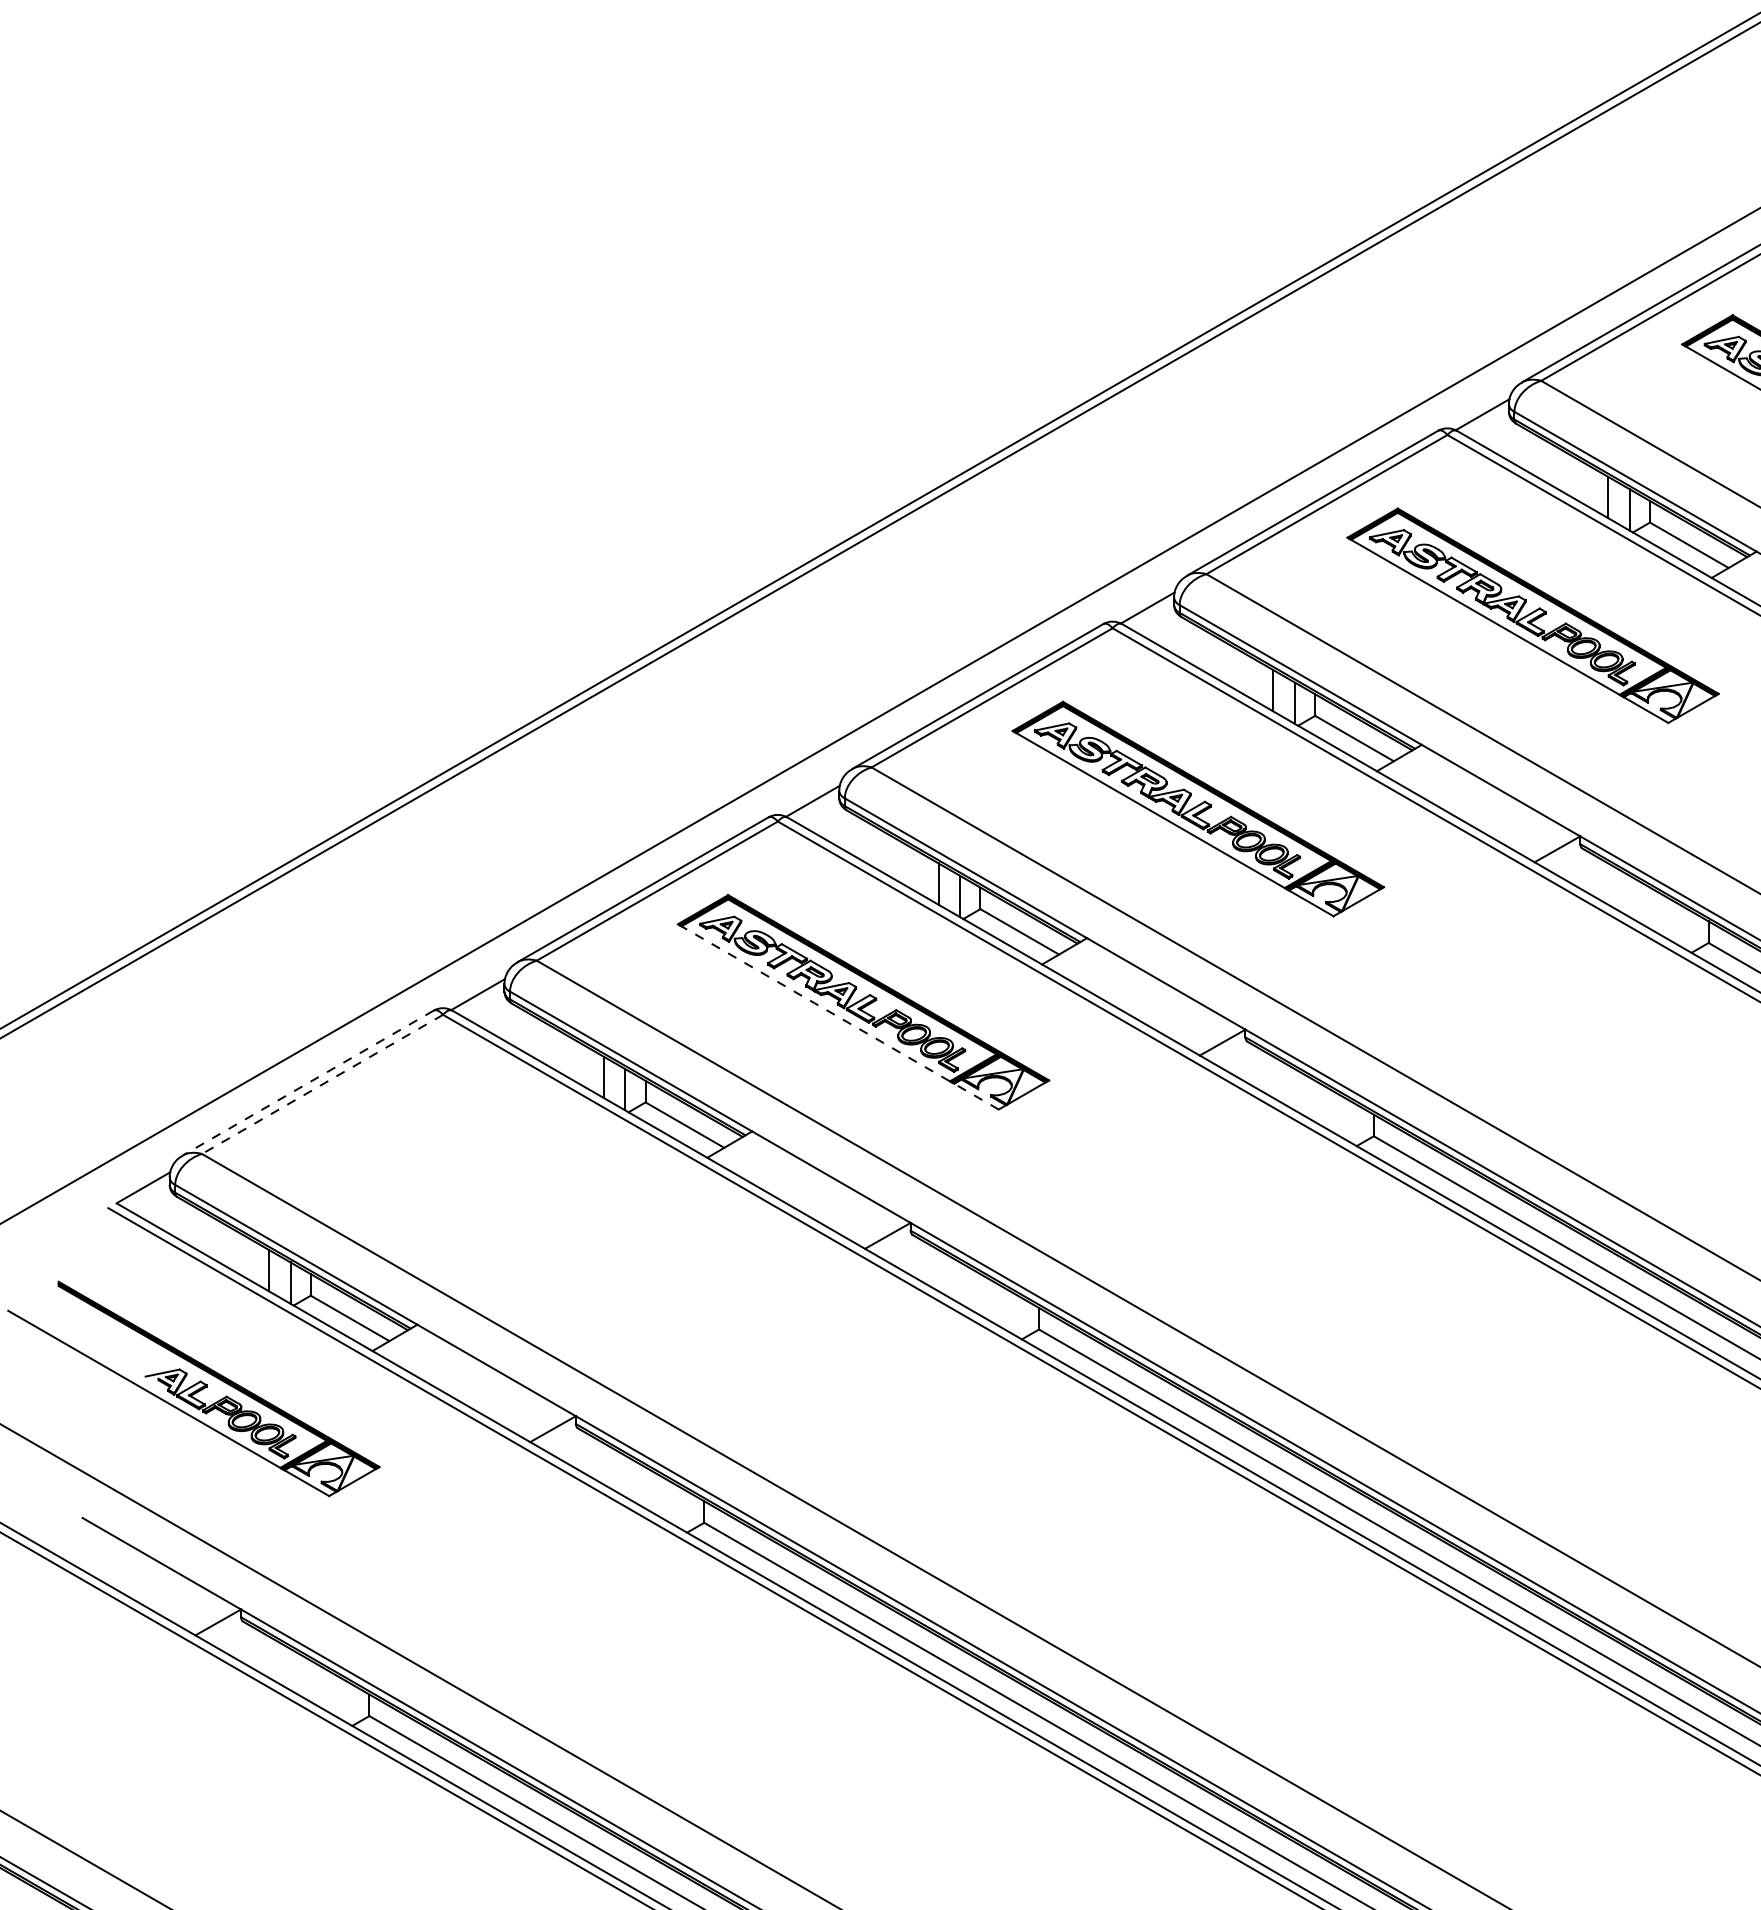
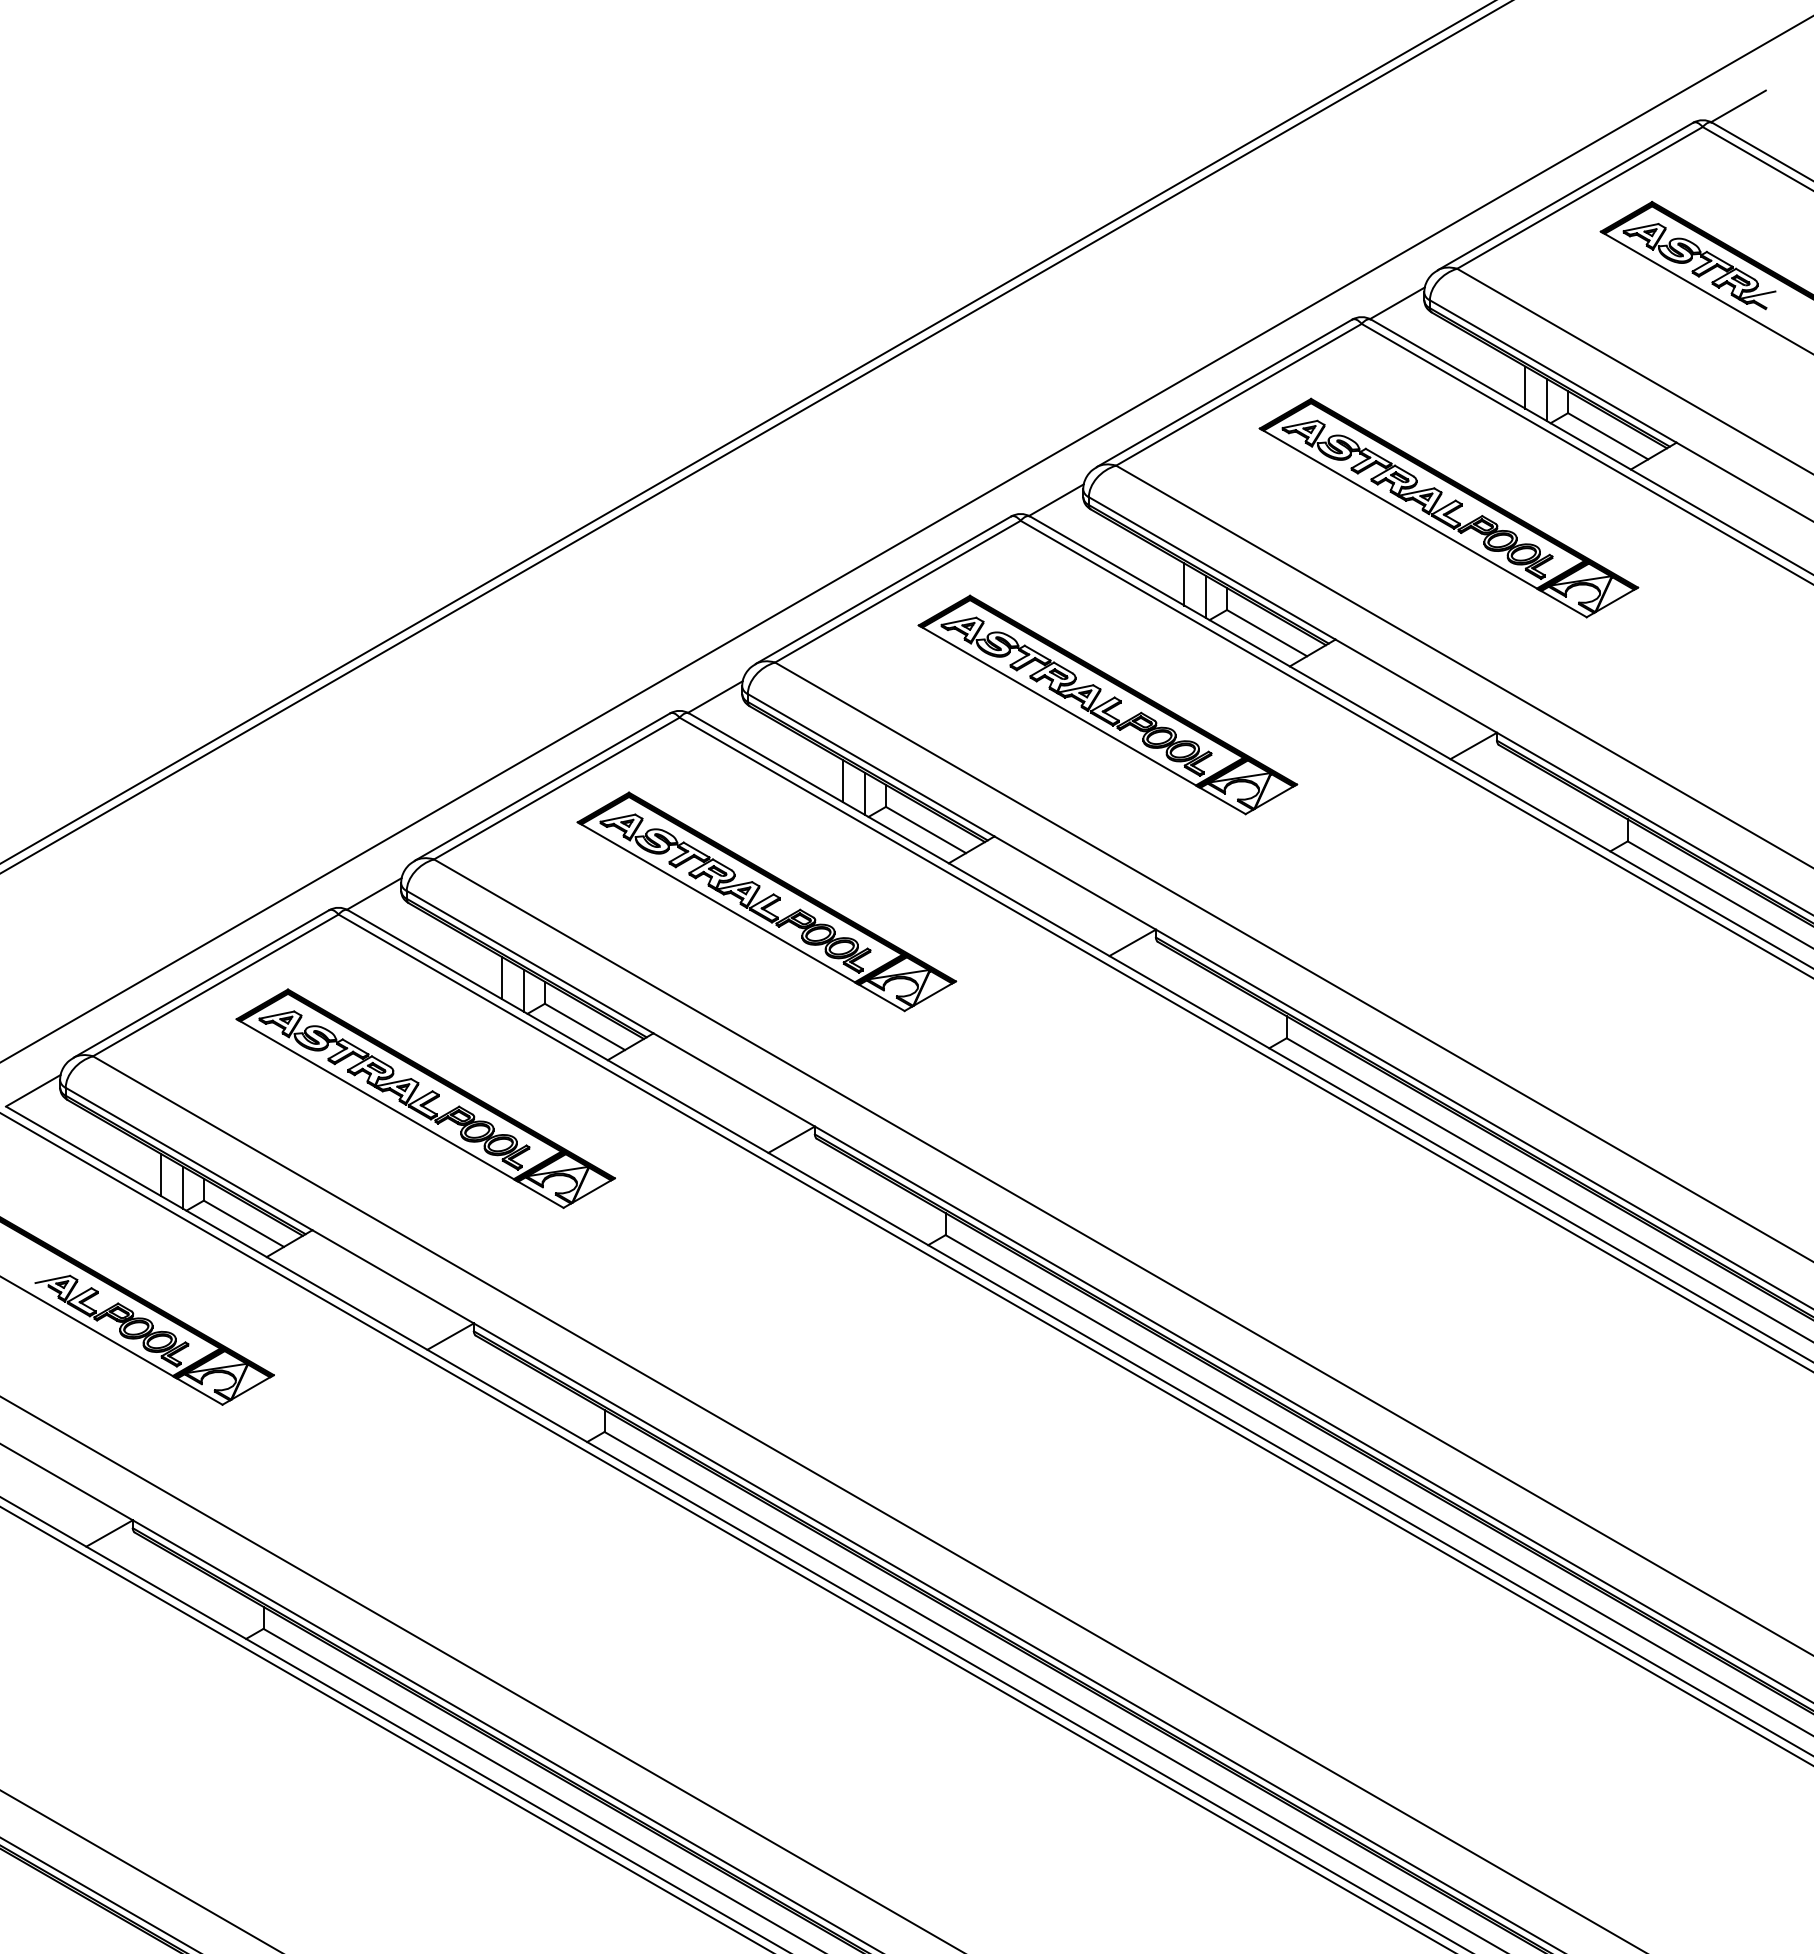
line: (838, 1016) -> (741, 916), dashed -> solid
line: (307, 1083) -> (200, 984), dashed -> solid
line: (322, 1084) -> (215, 985), dashed -> solid
part: (528, 1195) -> (425, 1098), added

